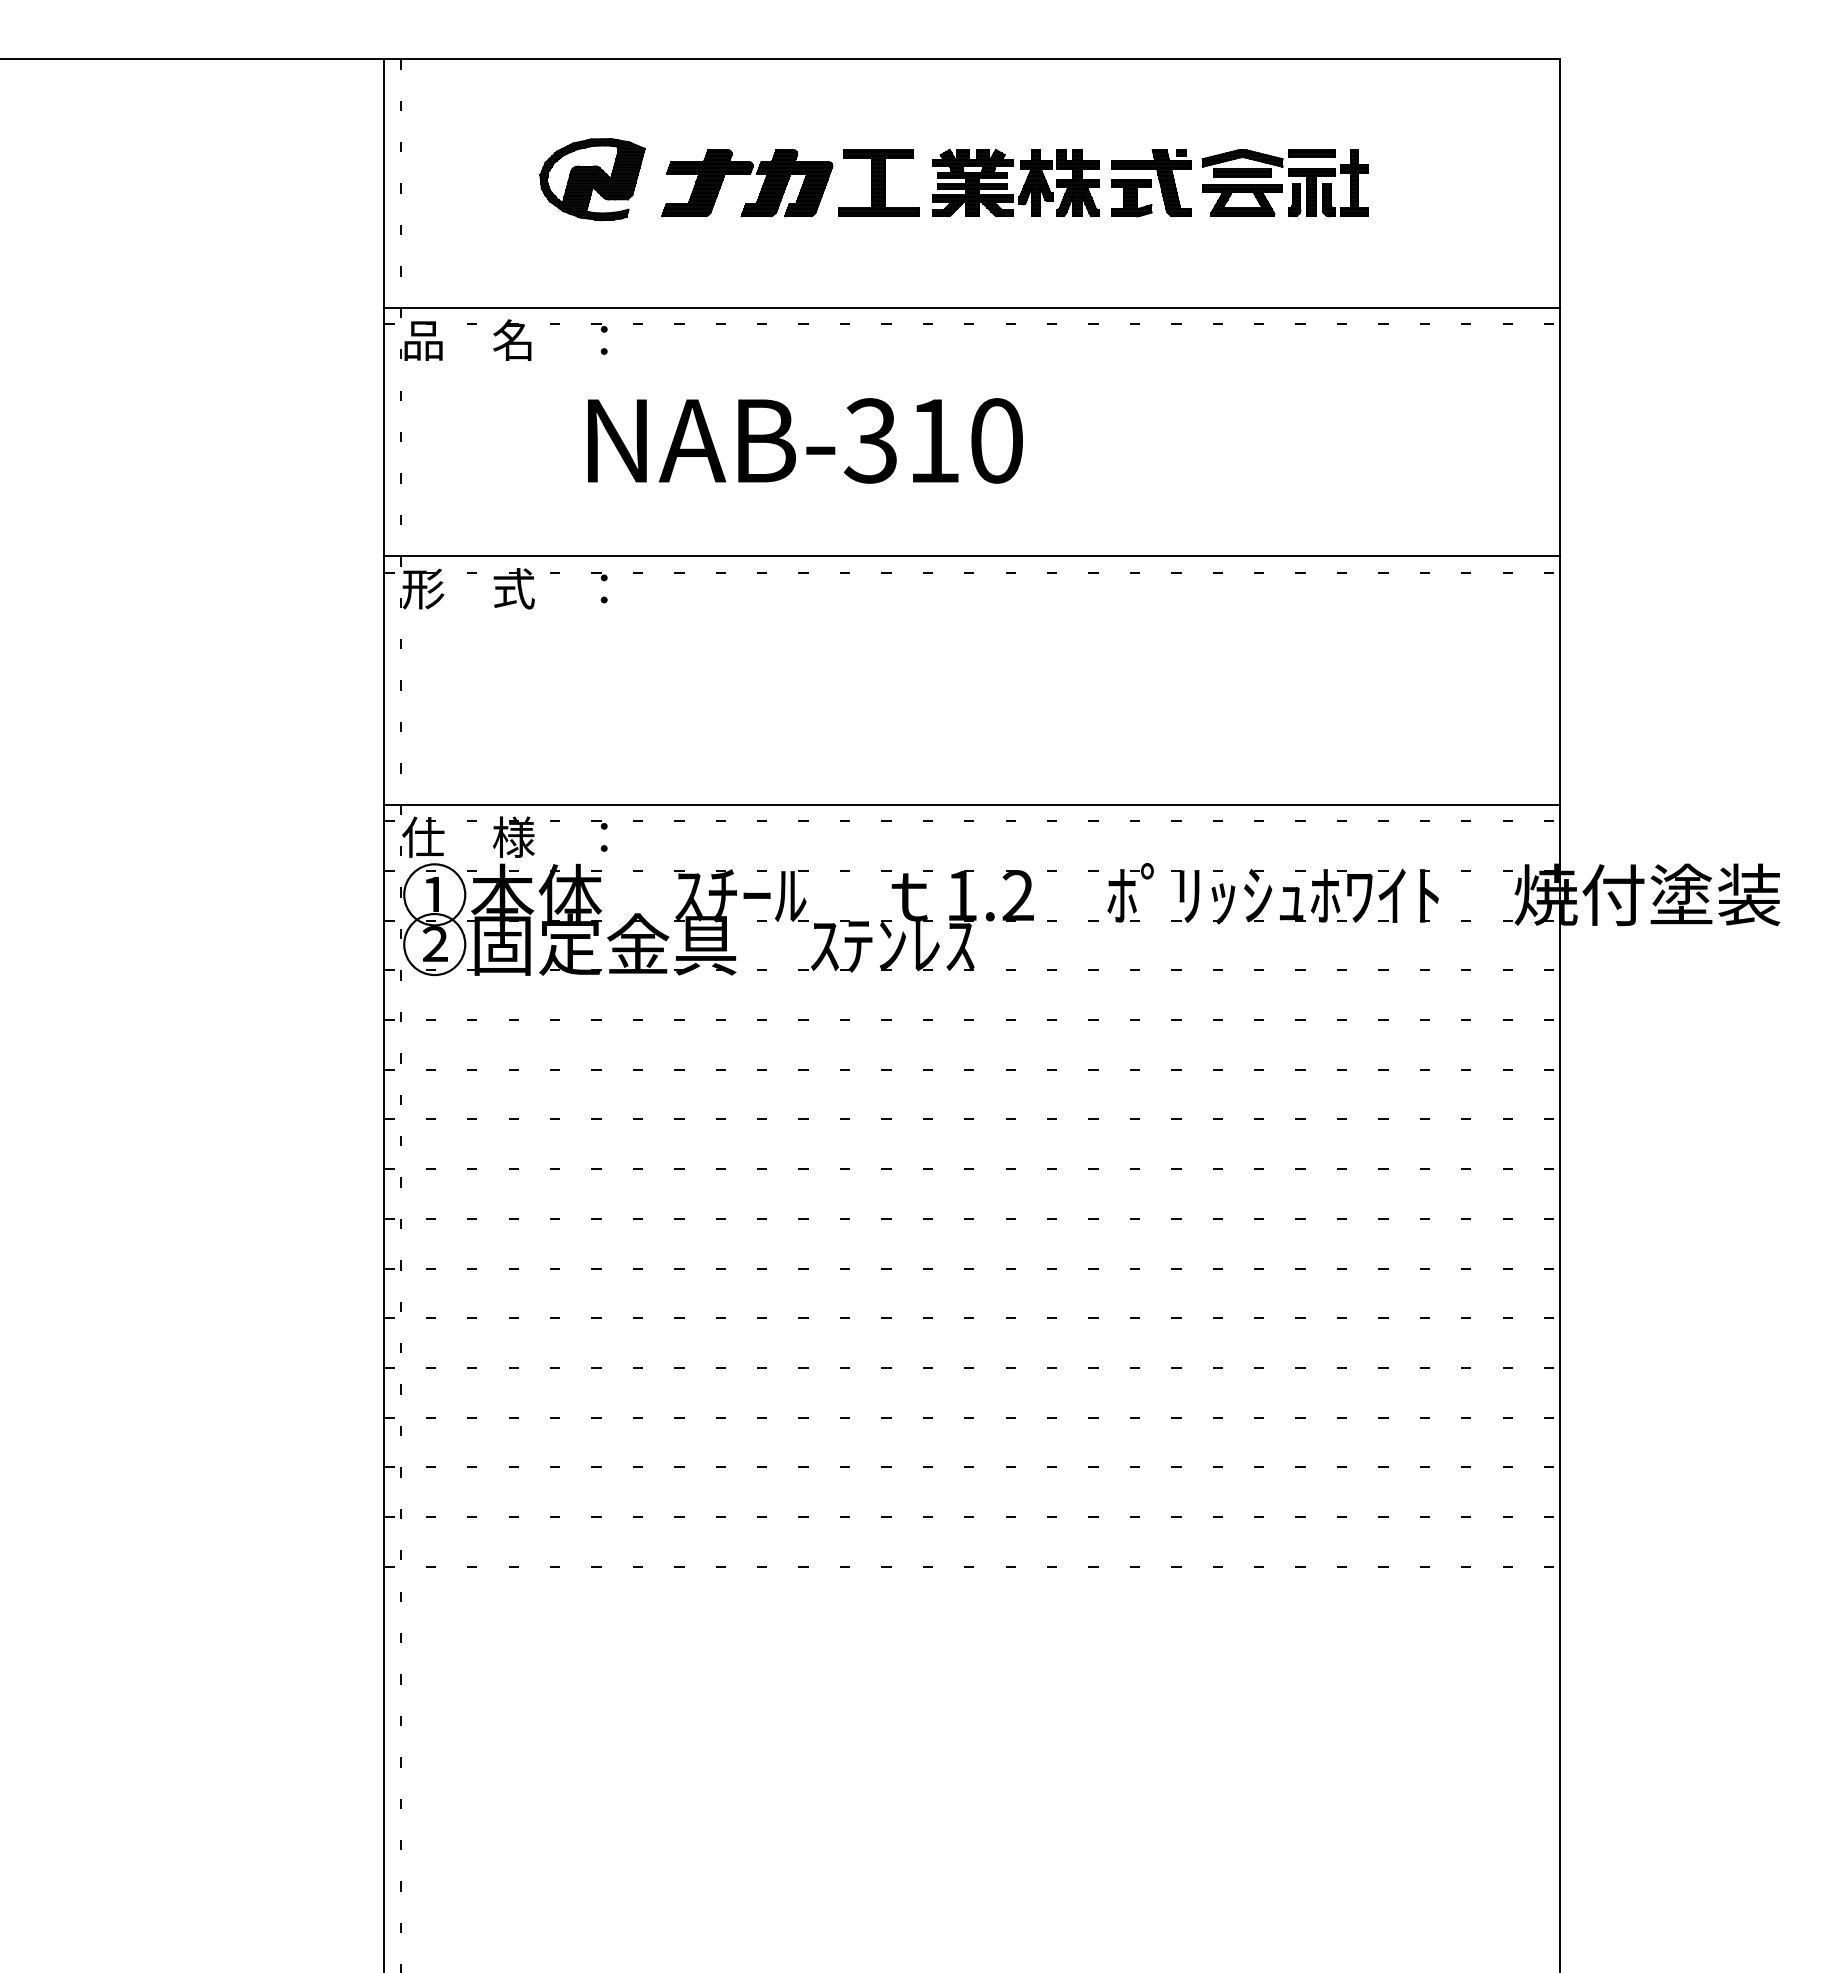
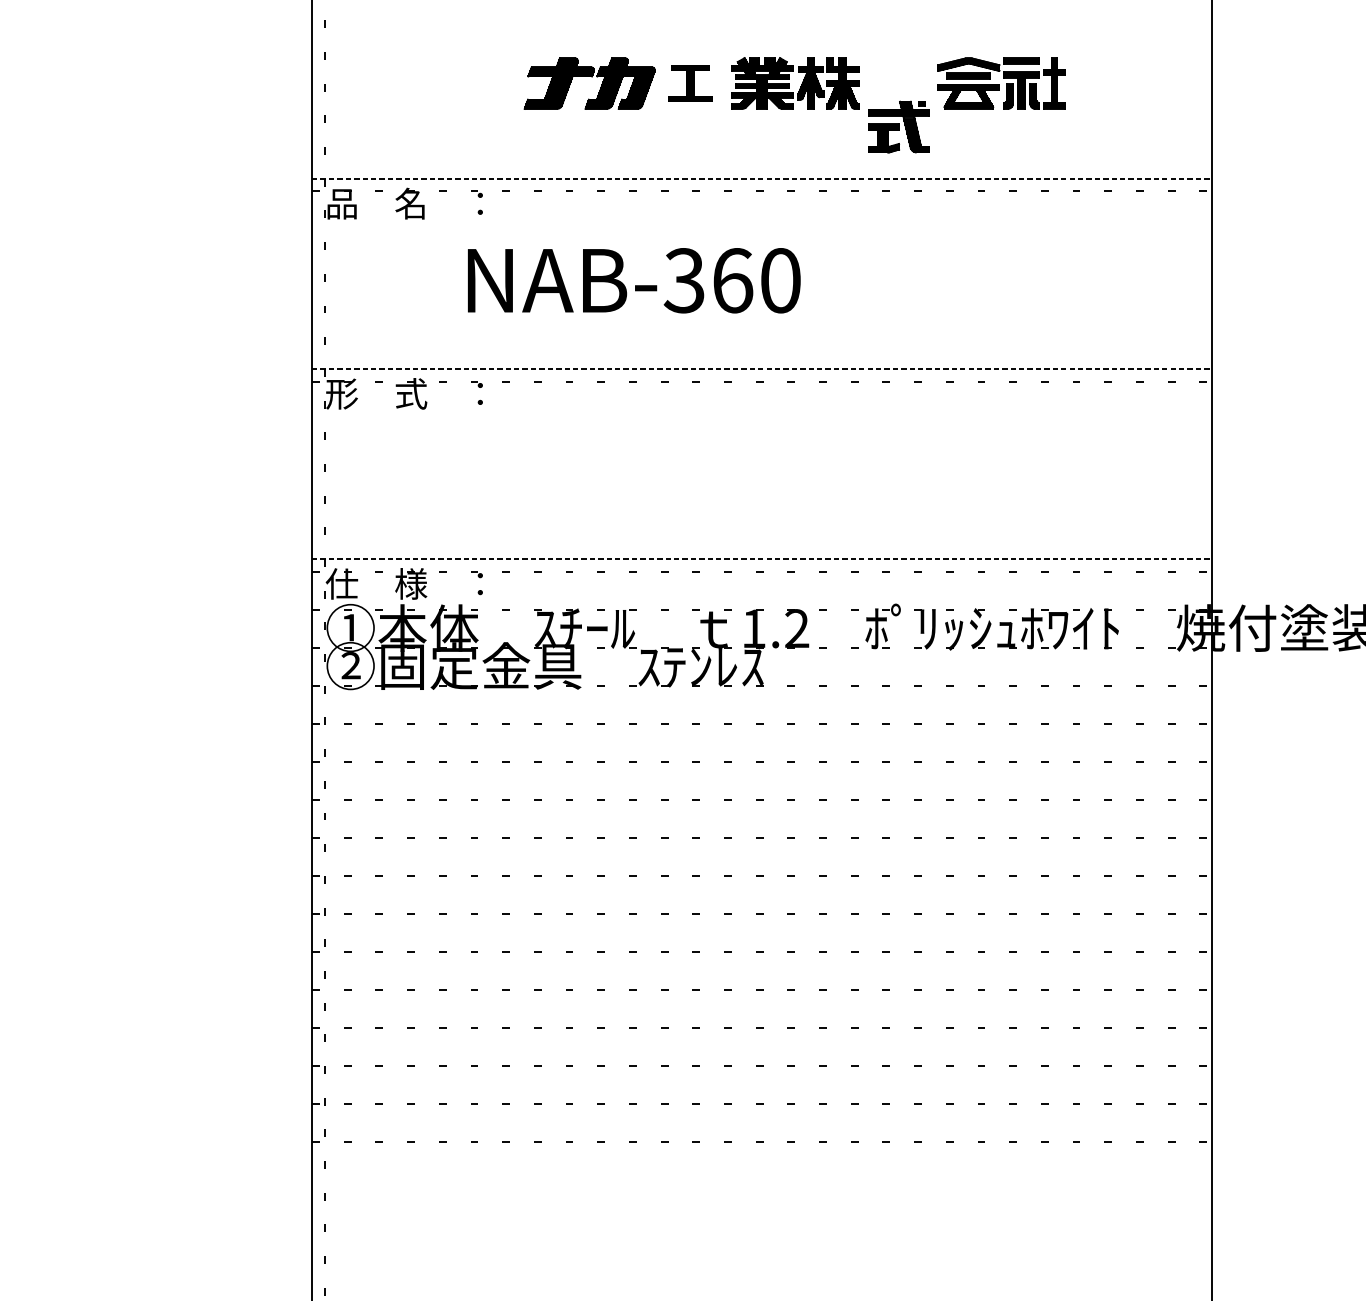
part: (592, 179) -> (471, 80), removed
part: (878, 182) -> (690, 83), size x0.7
part: (1151, 183) -> (899, 127), moved
line: (972, 307) -> (762, 178), solid -> dashed
text: (934, 440) -> (733, 280), NAB-310 -> NAB-360
line: (972, 556) -> (762, 369), solid -> dashed
line: (972, 804) -> (762, 558), solid -> dashed

